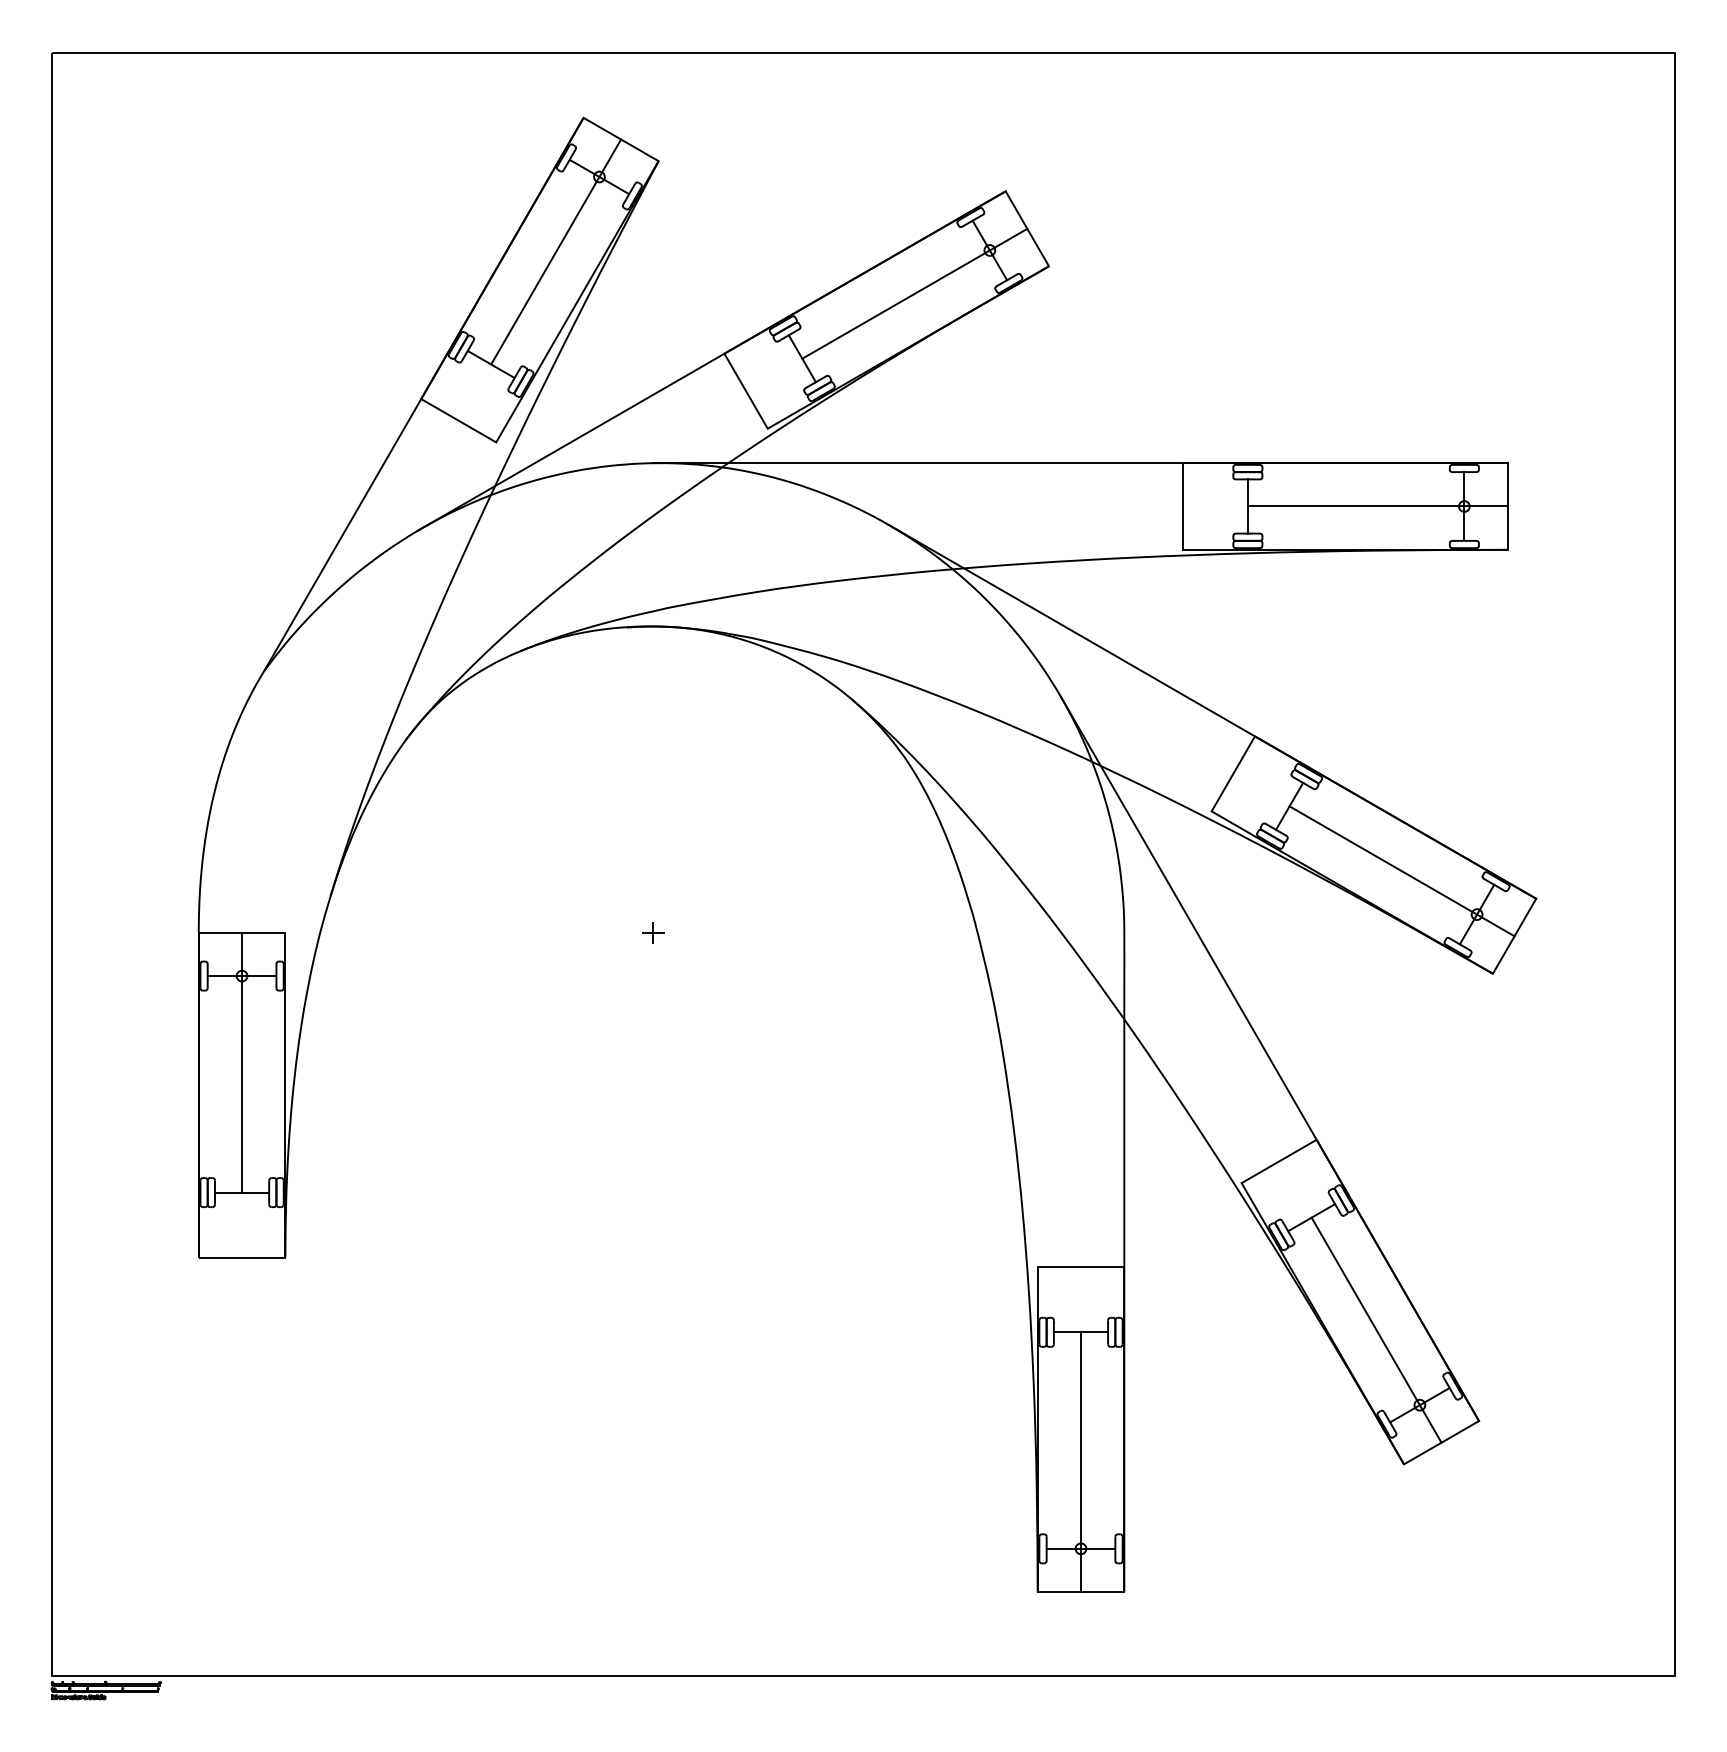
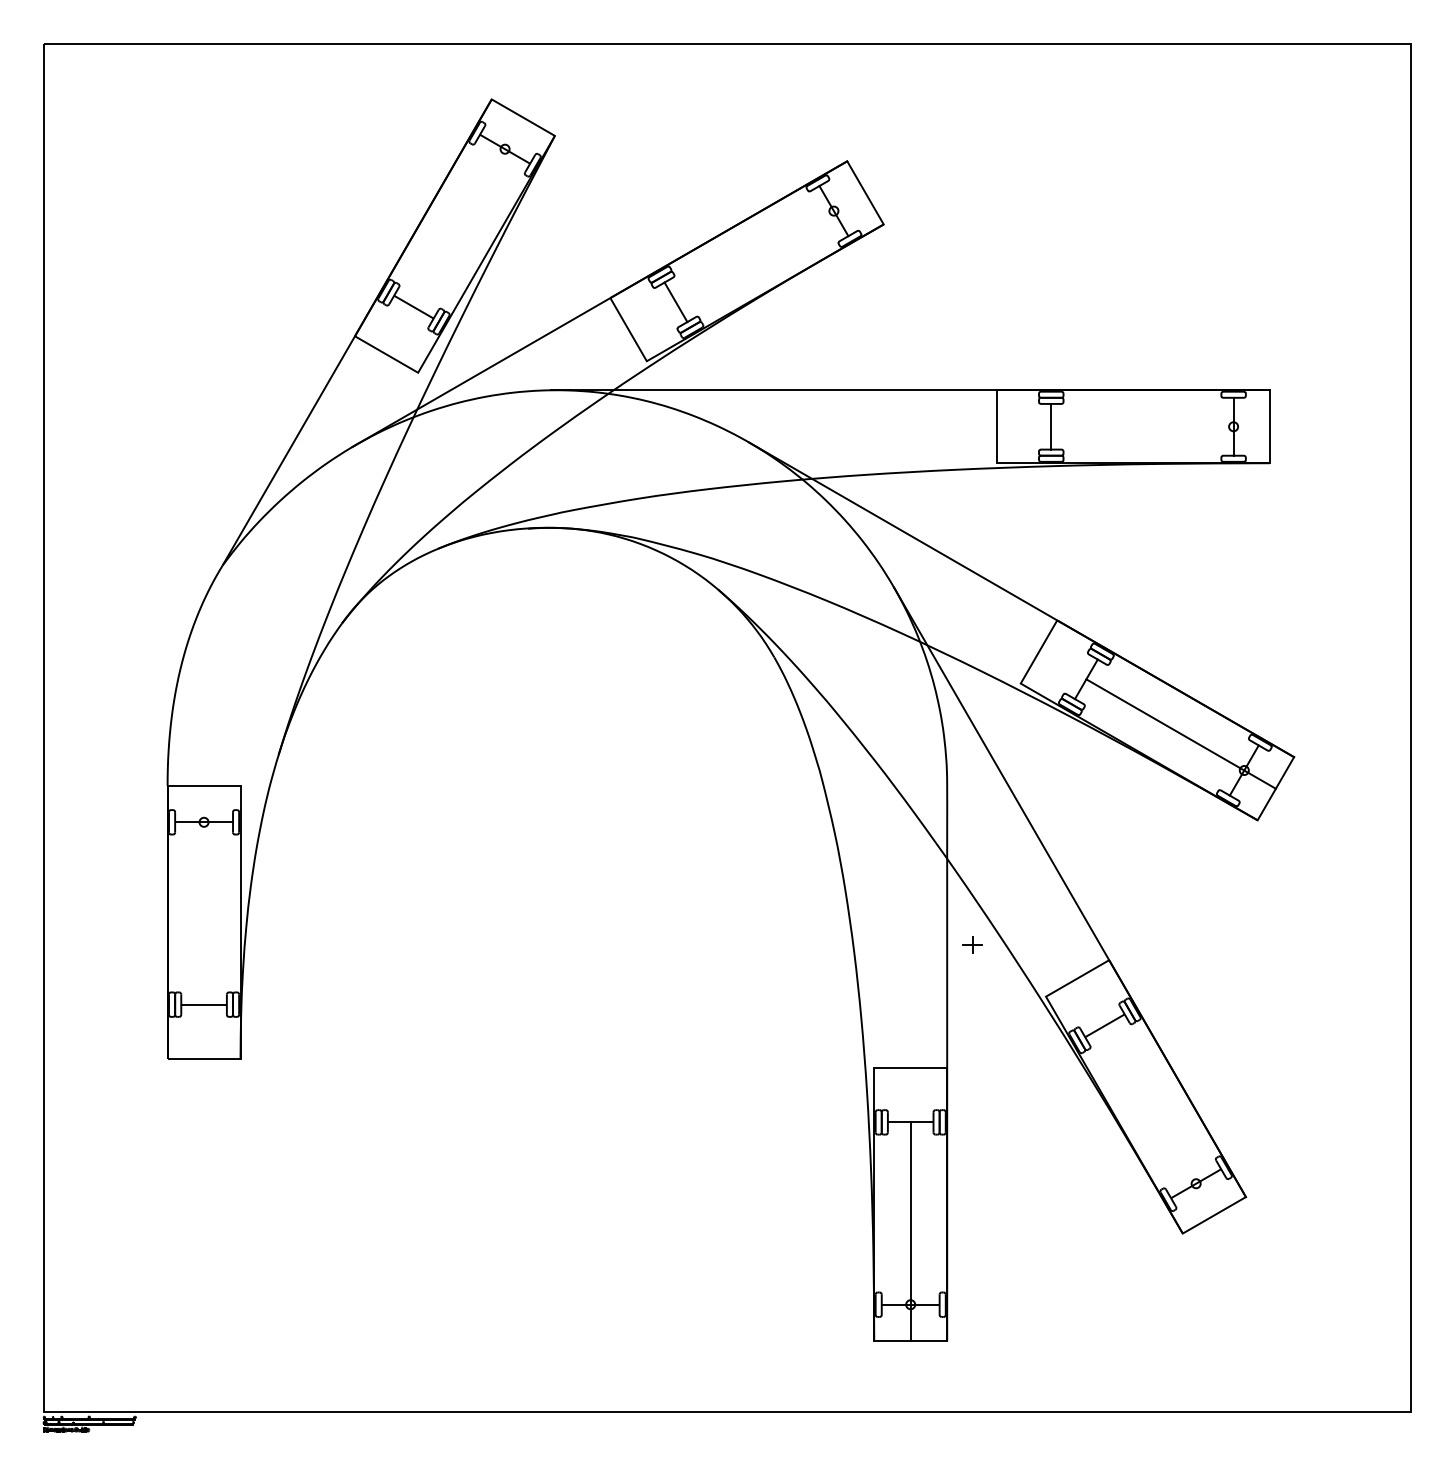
line: (556, 251) -> (468, 211), removed
line: (914, 293) -> (770, 247), removed
line: (1377, 506) -> (1160, 426), removed
part: (653, 932) -> (972, 944), moved
line: (242, 1062) -> (204, 895), removed
line: (1376, 1329) -> (1159, 1119), removed

